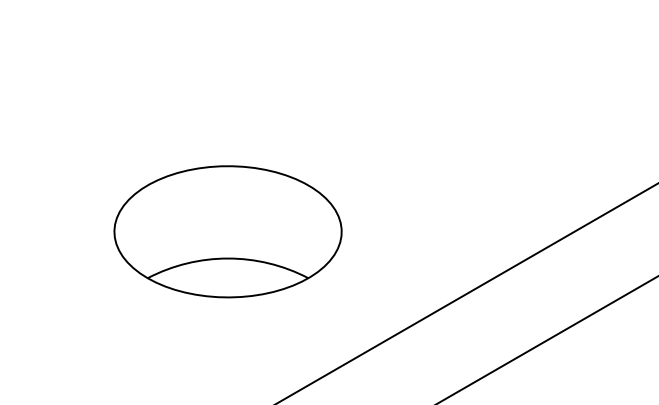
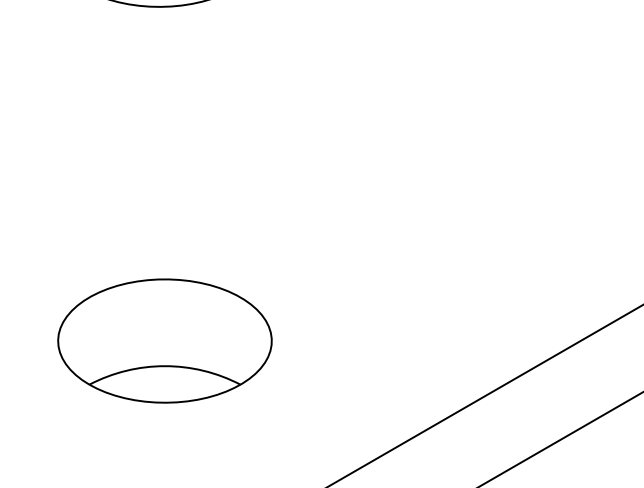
part: (227, 231) -> (164, 340), moved

